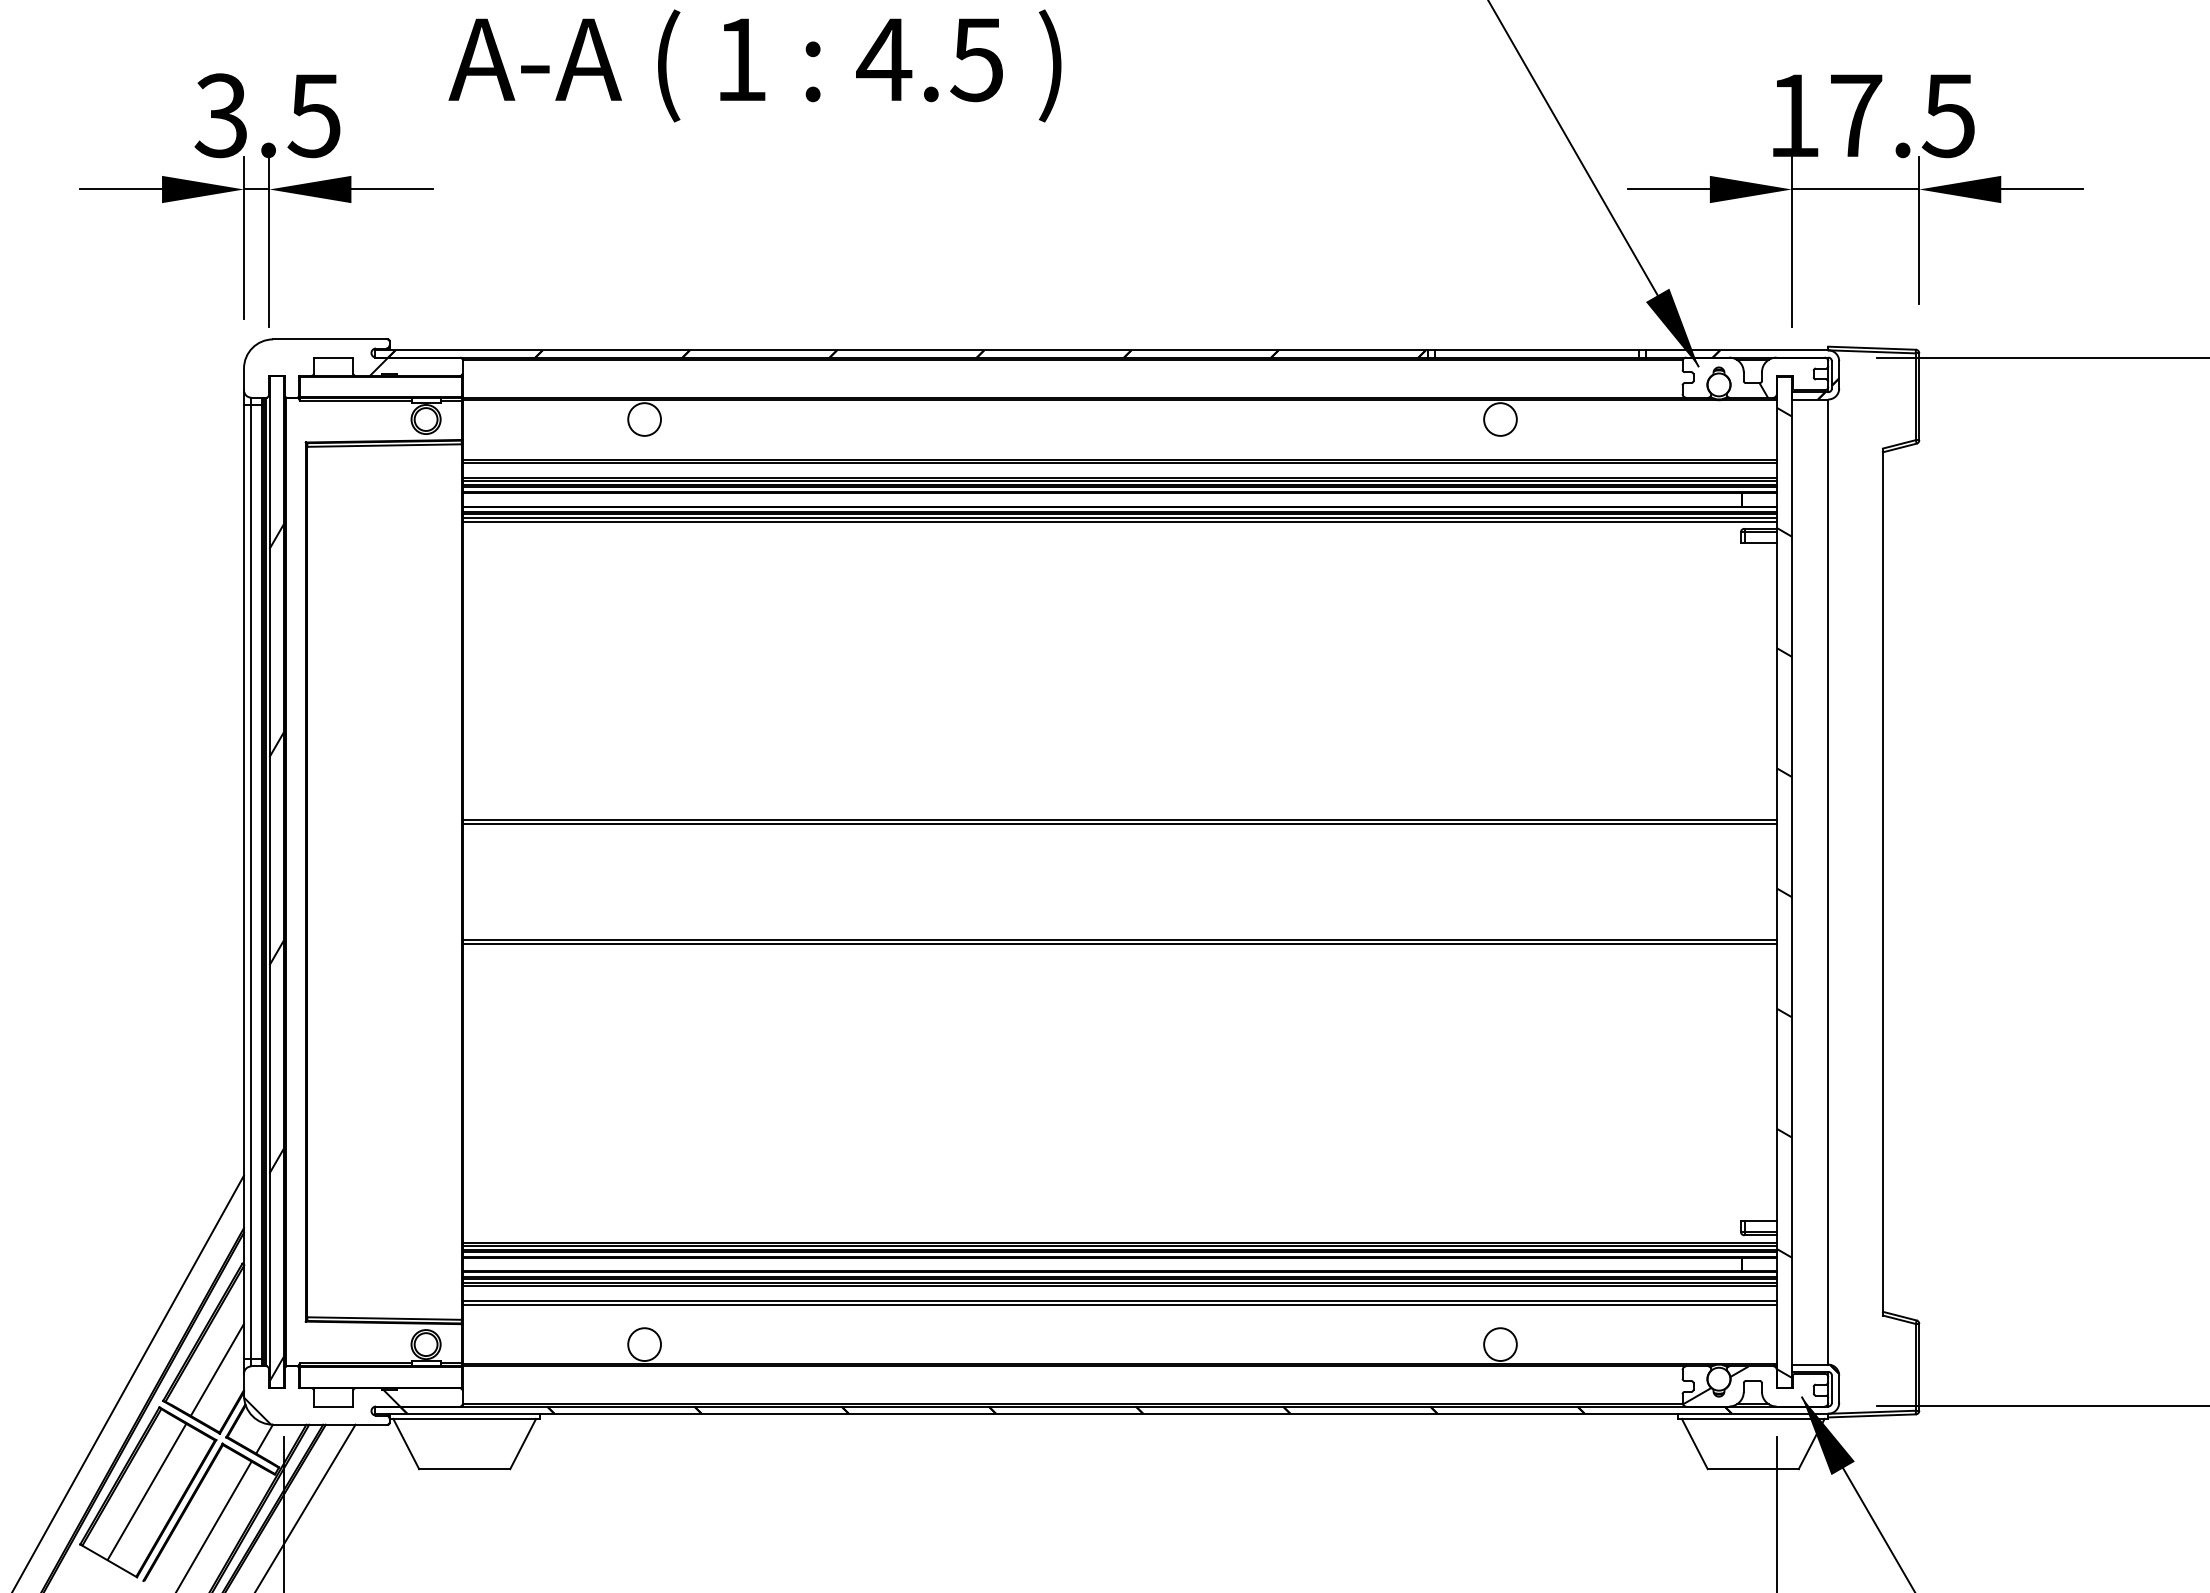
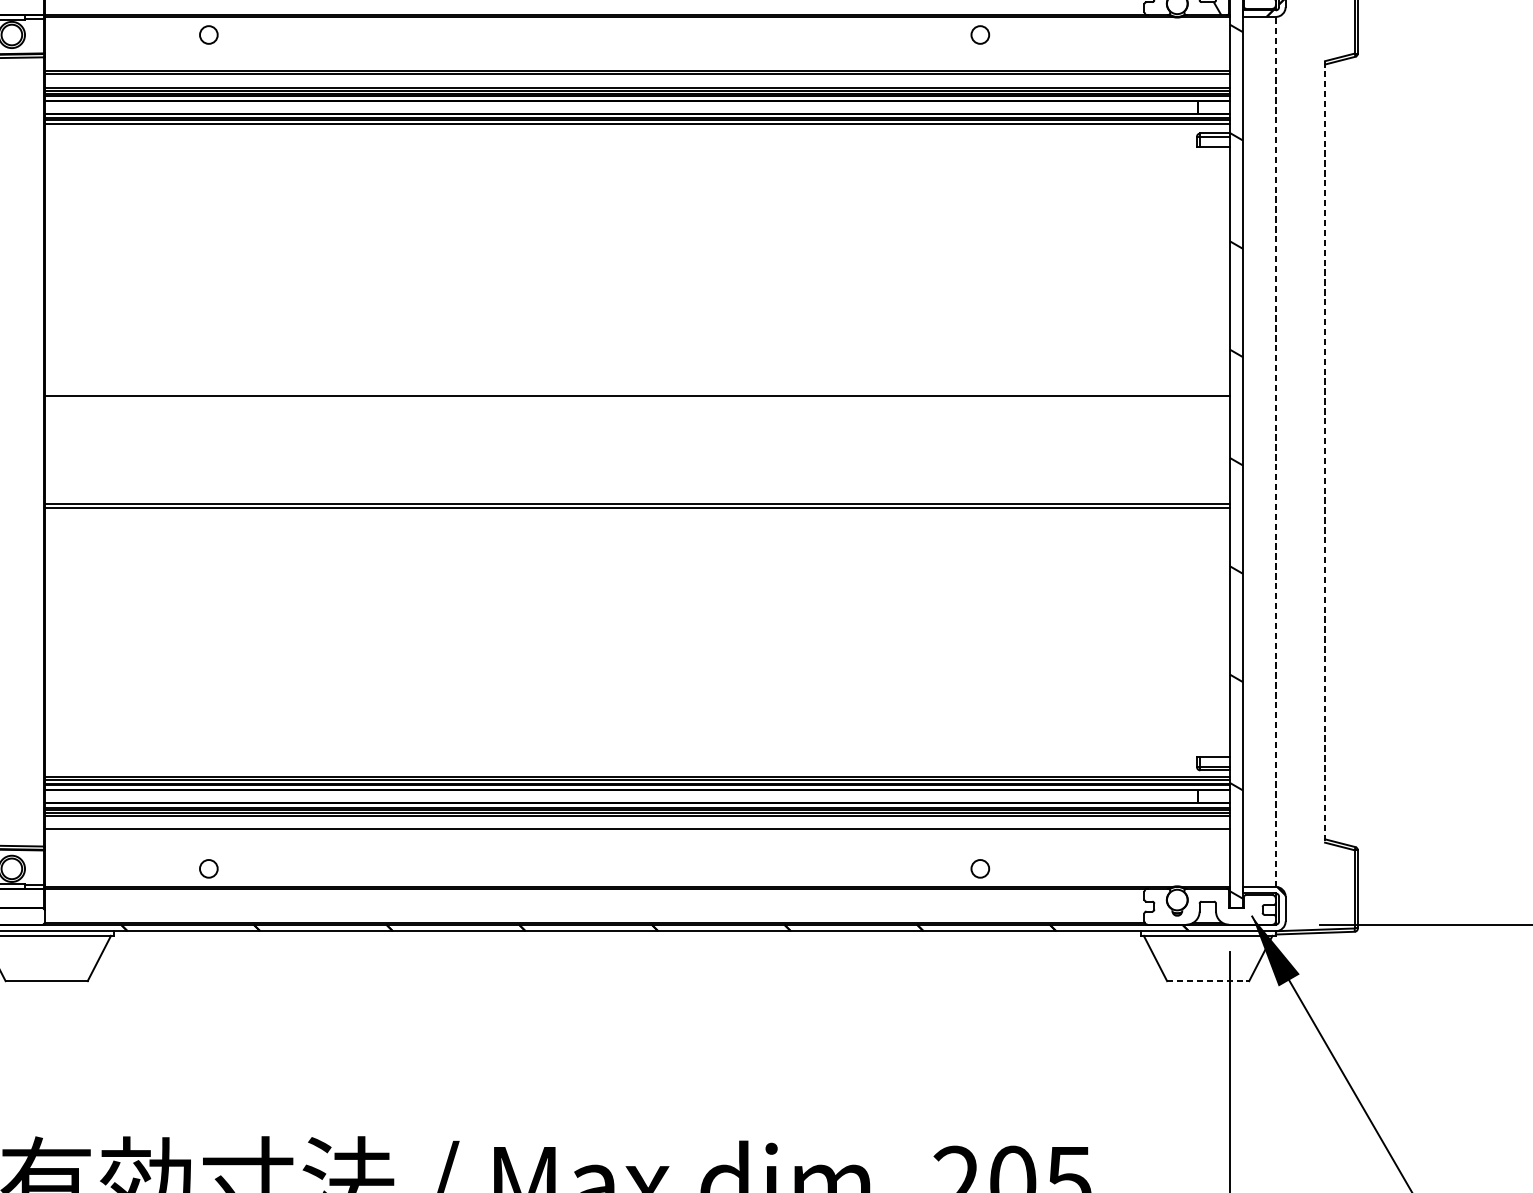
circle: (644, 419) -> (208, 34), size x0.6
circle: (1500, 419) -> (980, 34), size x0.6
line: (1119, 521) -> (636, 126), removed
line: (1119, 823) -> (636, 399), removed
line: (1828, 882) -> (1276, 452), solid -> dashed
line: (1882, 882) -> (1324, 452), solid -> dashed
line: (1119, 1304) -> (636, 832), removed
circle: (644, 1344) -> (208, 868), size x0.6
circle: (1500, 1344) -> (980, 868), size x0.6
hatch: (1715, 1385) -> (1174, 905), removed
line: (1753, 1469) -> (1208, 981), solid -> dashed

